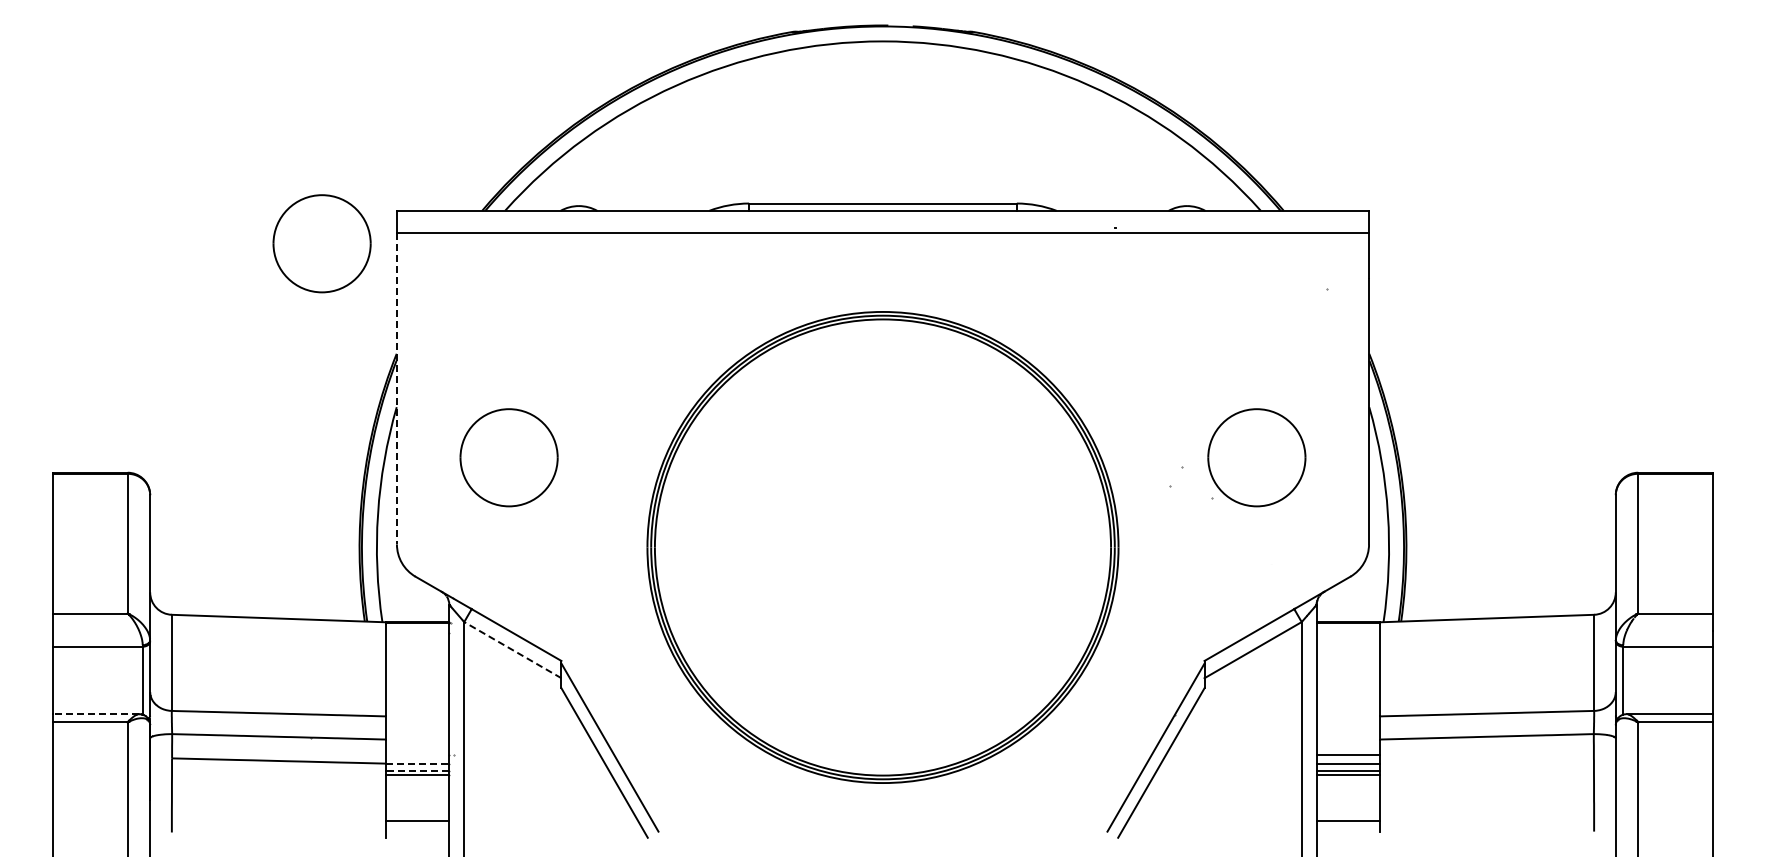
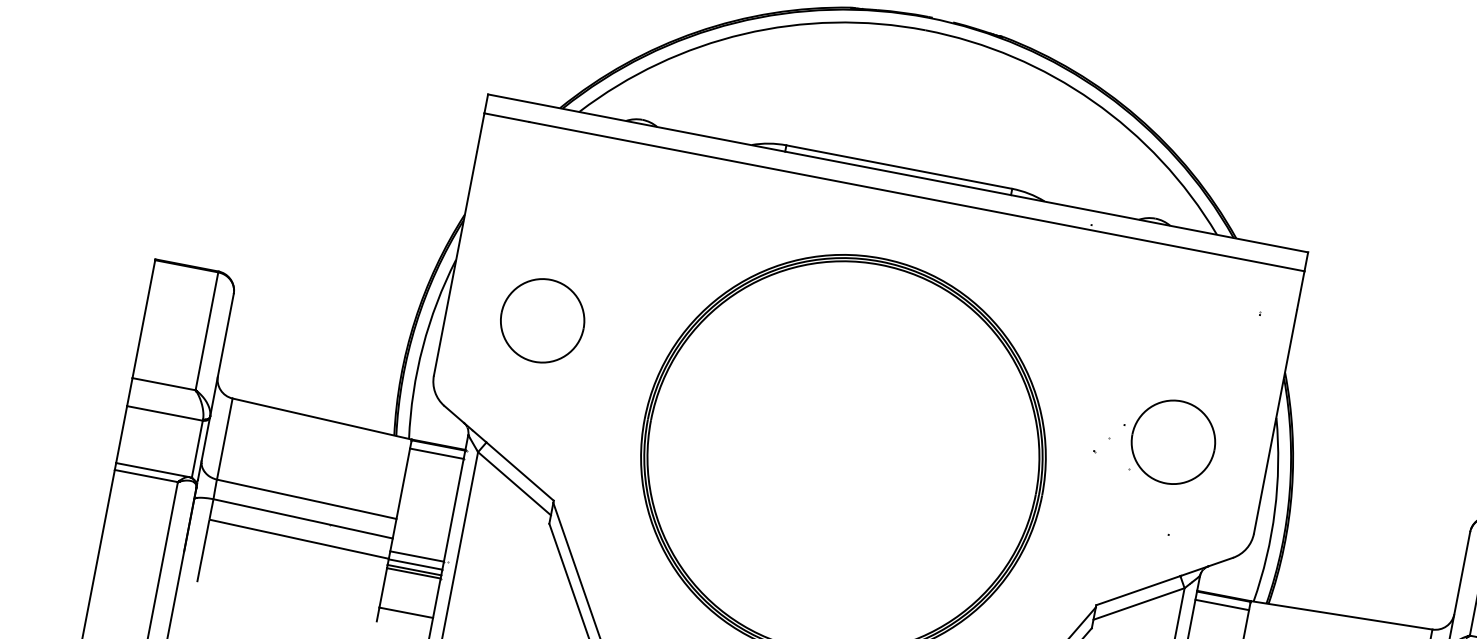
part: (321, 243) -> (419, 109), removed
line: (396, 389) -> (458, 244), dashed -> solid
line: (417, 632) -> (436, 453), added
line: (1348, 632) -> (1222, 604), added
line: (512, 649) -> (514, 483), dashed -> solid
line: (95, 714) -> (152, 470), dashed -> solid
line: (417, 754) -> (417, 556), added
line: (417, 764) -> (415, 564), dashed -> solid
line: (417, 770) -> (414, 569), dashed -> solid

